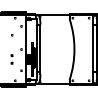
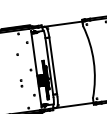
part: (12, 59) -> (21, 83), size x0.62

